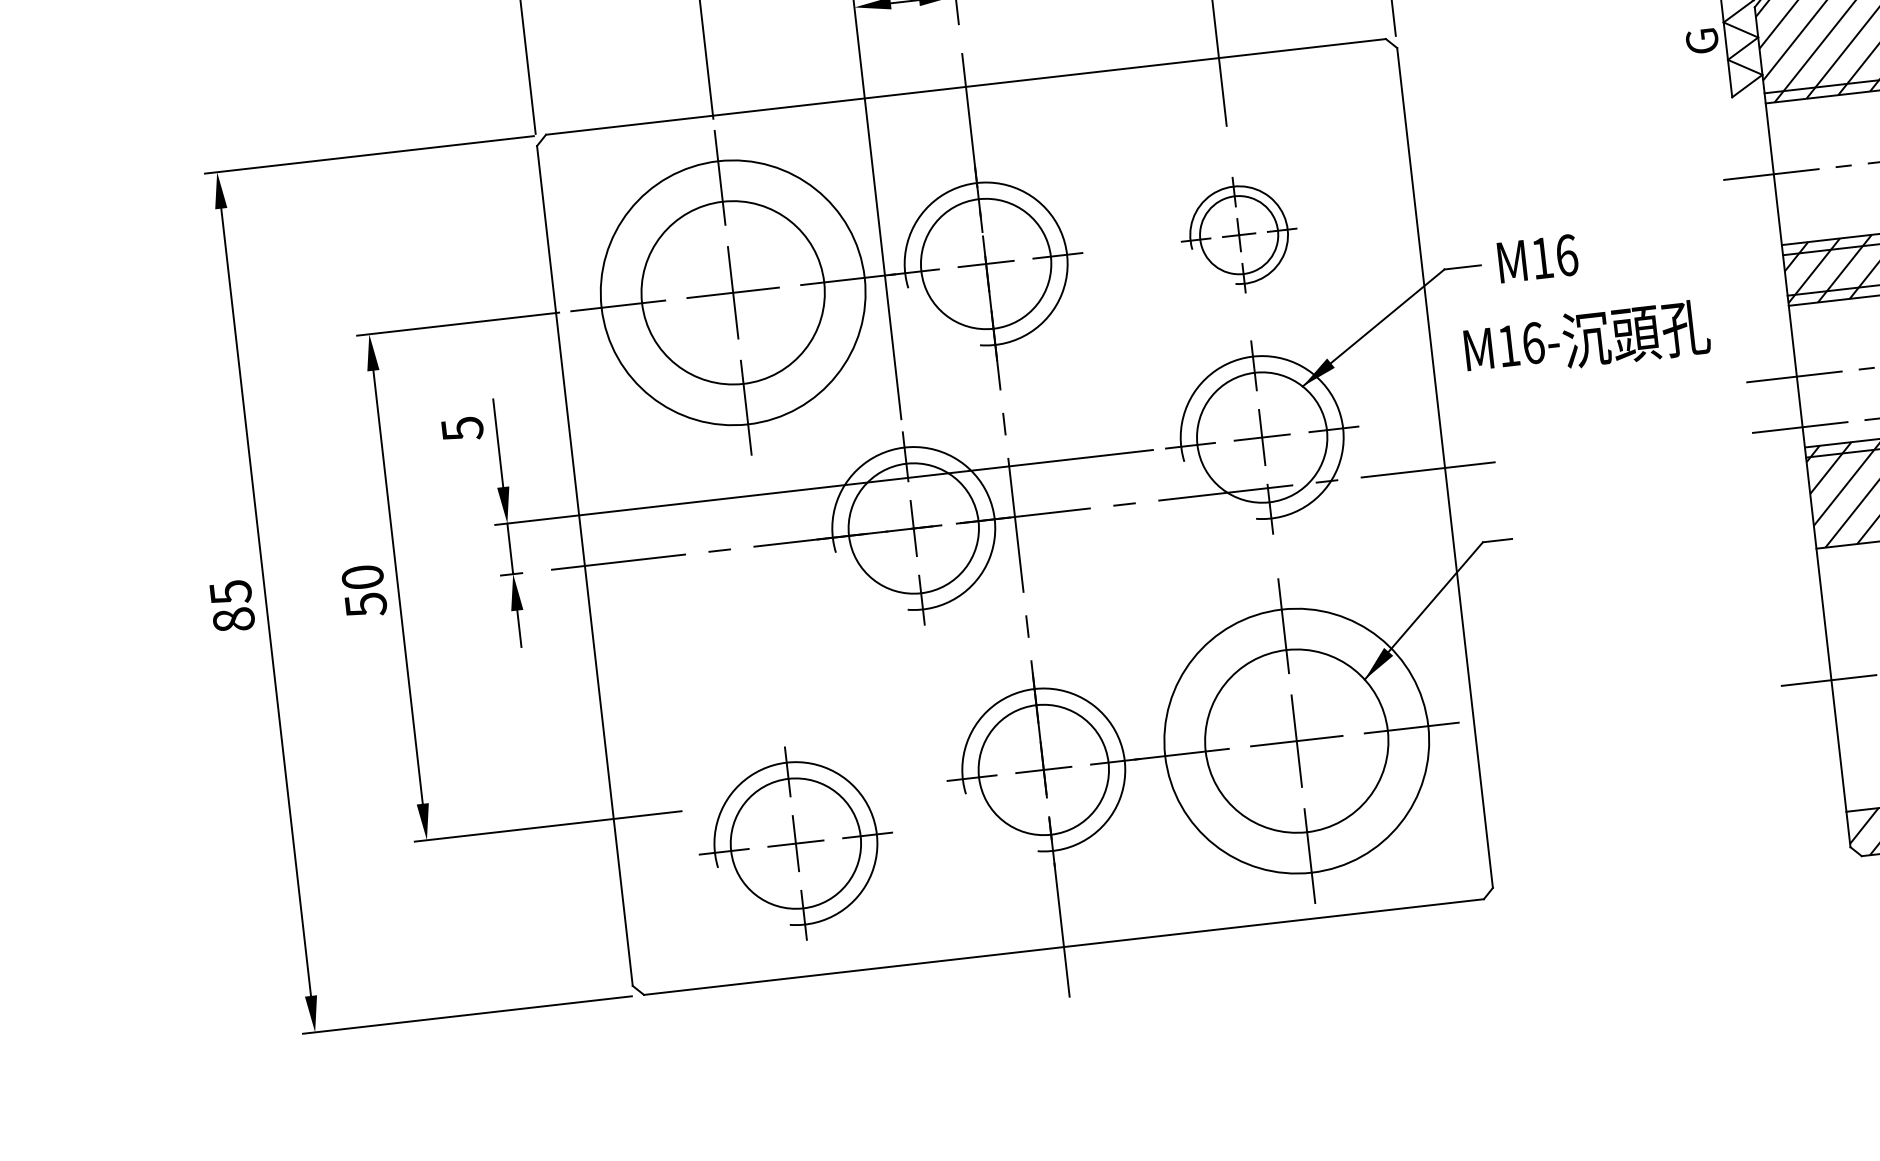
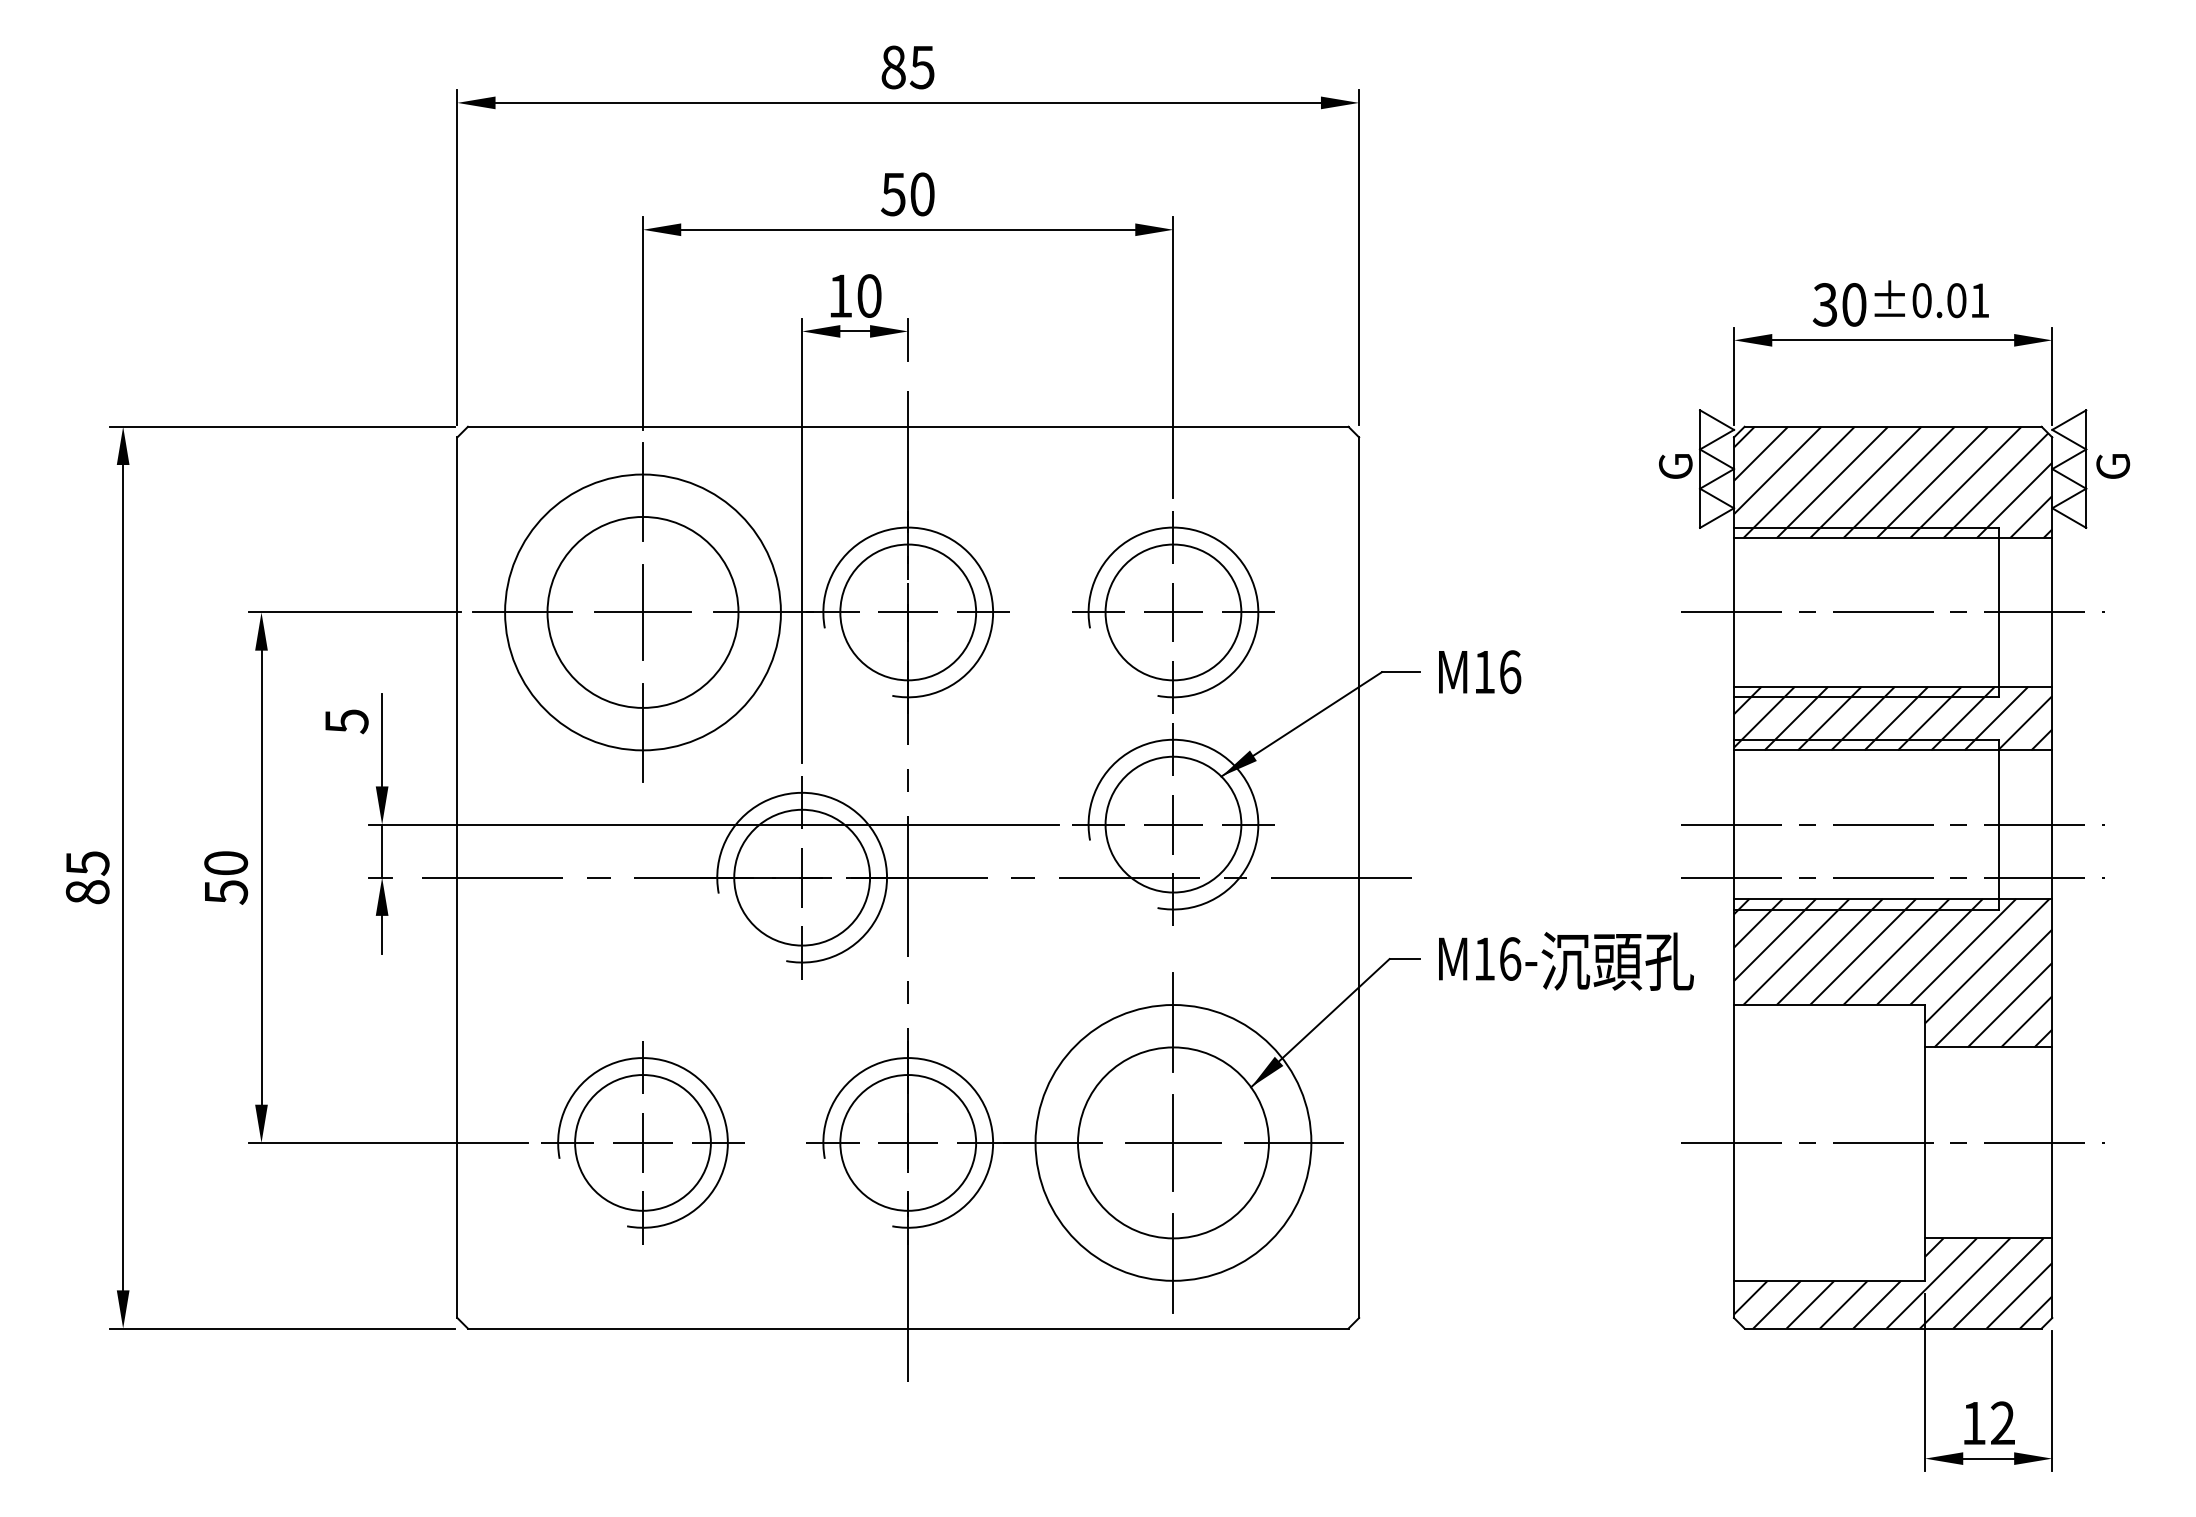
part: (1239, 235) -> (1173, 612), size x1.67
text: (1587, 339) -> (1566, 961), moved
part: (795, 843) -> (642, 1142), moved

